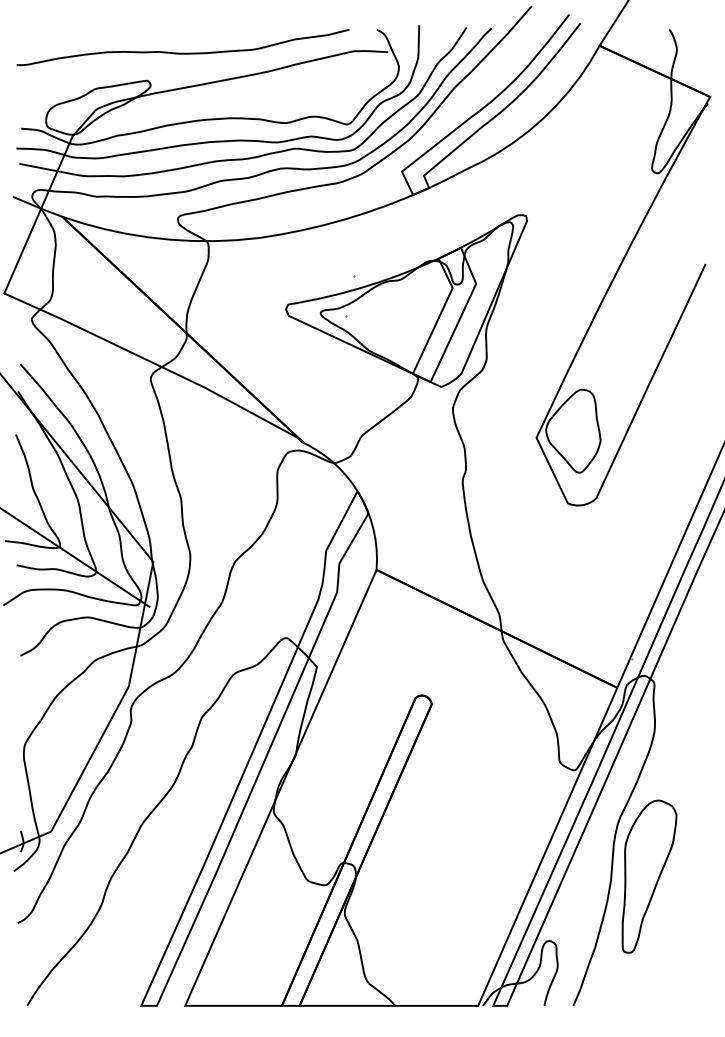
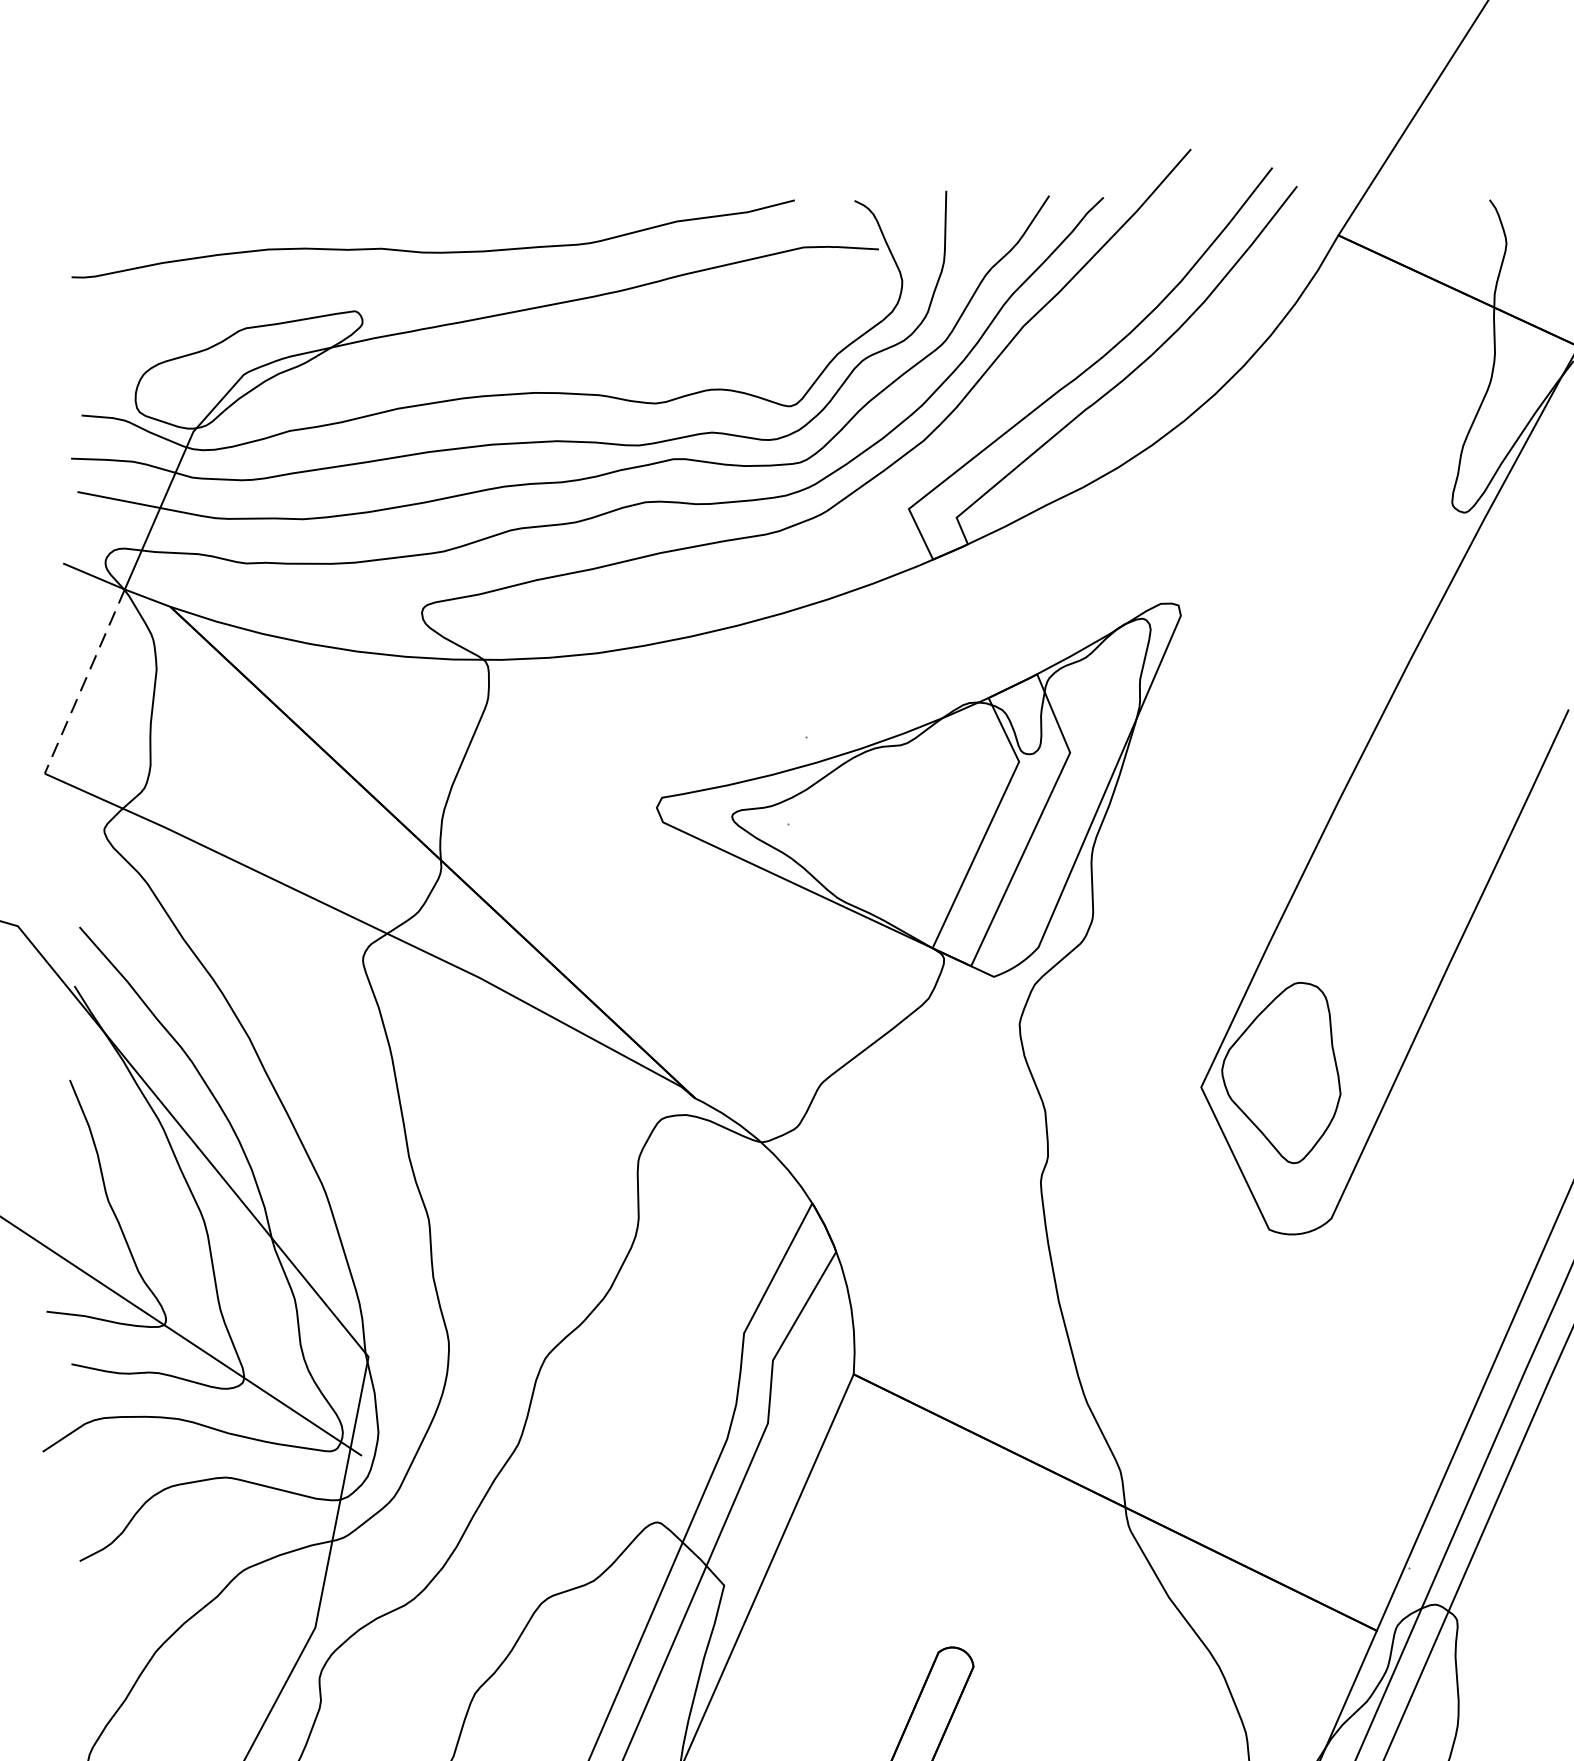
line: (22, 251) -> (84, 682), solid -> dashed

